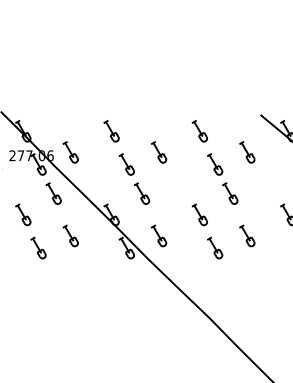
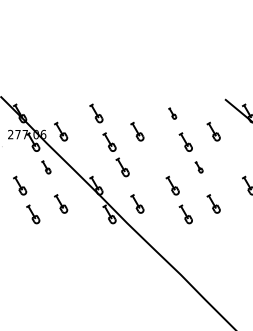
part: (199, 131) -> (172, 113), size x0.6
part: (53, 193) -> (46, 167), size x0.7
part: (230, 193) -> (199, 167), size x0.6

